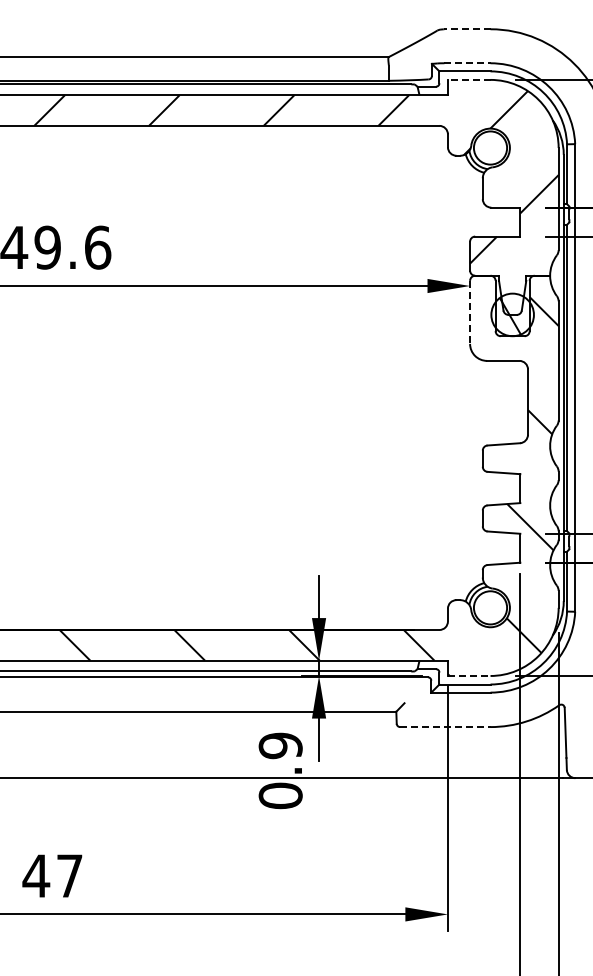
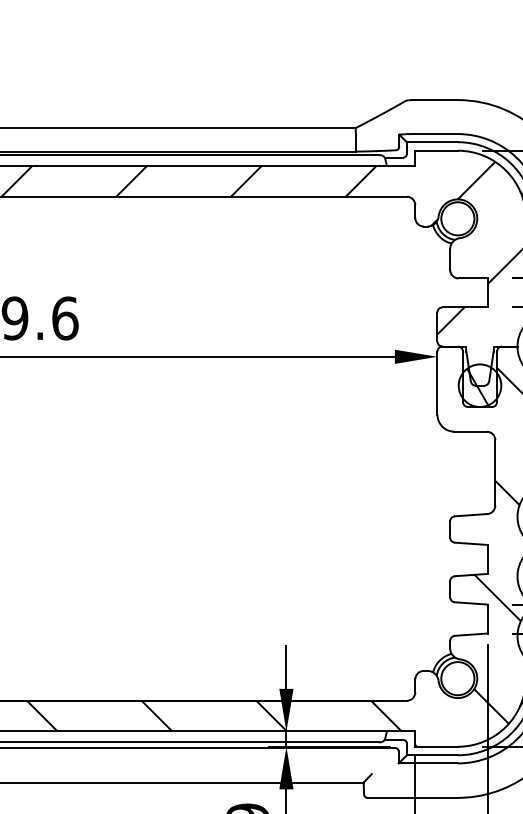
line: (467, 29) -> (434, 100), dashed -> solid
line: (467, 63) -> (434, 134), dashed -> solid
line: (468, 79) -> (435, 150), dashed -> solid
line: (470, 312) -> (437, 383), dashed -> solid
line: (469, 675) -> (436, 746), dashed -> solid
line: (445, 727) -> (412, 798), dashed -> solid

